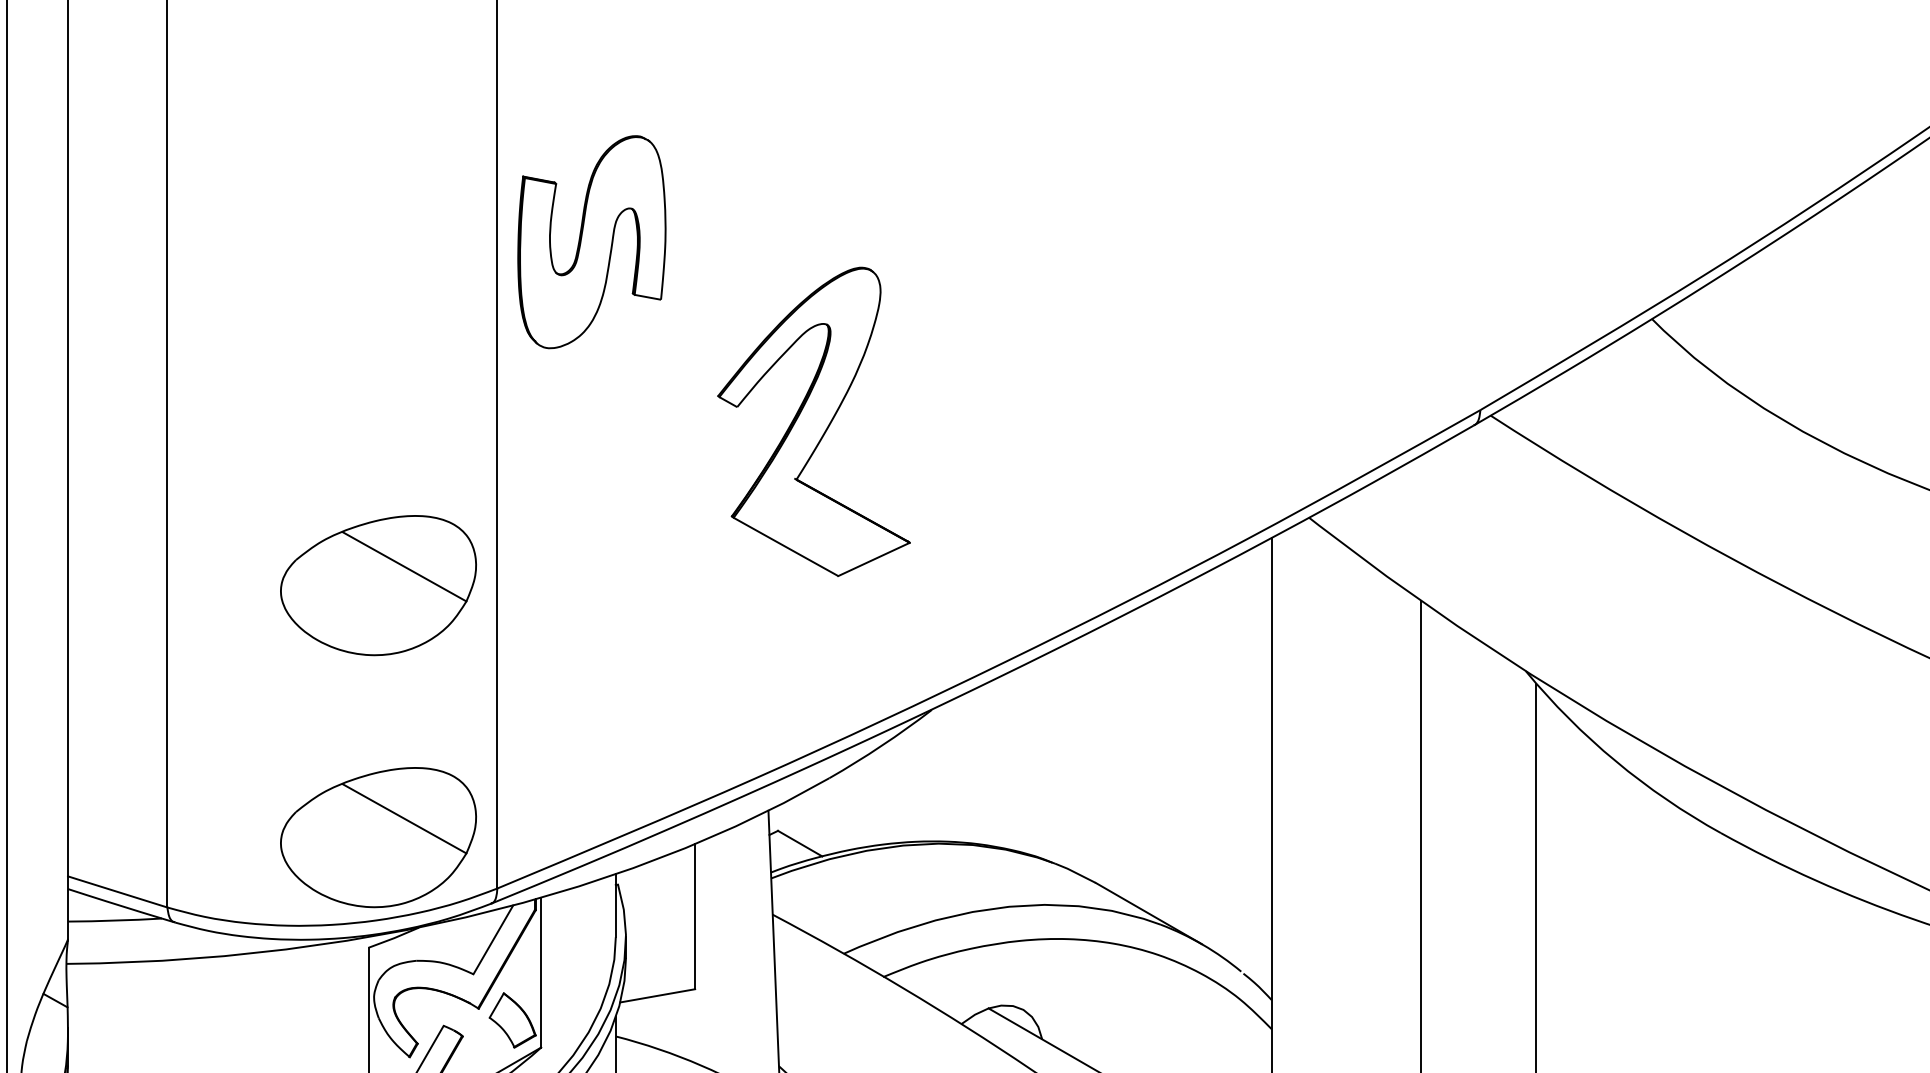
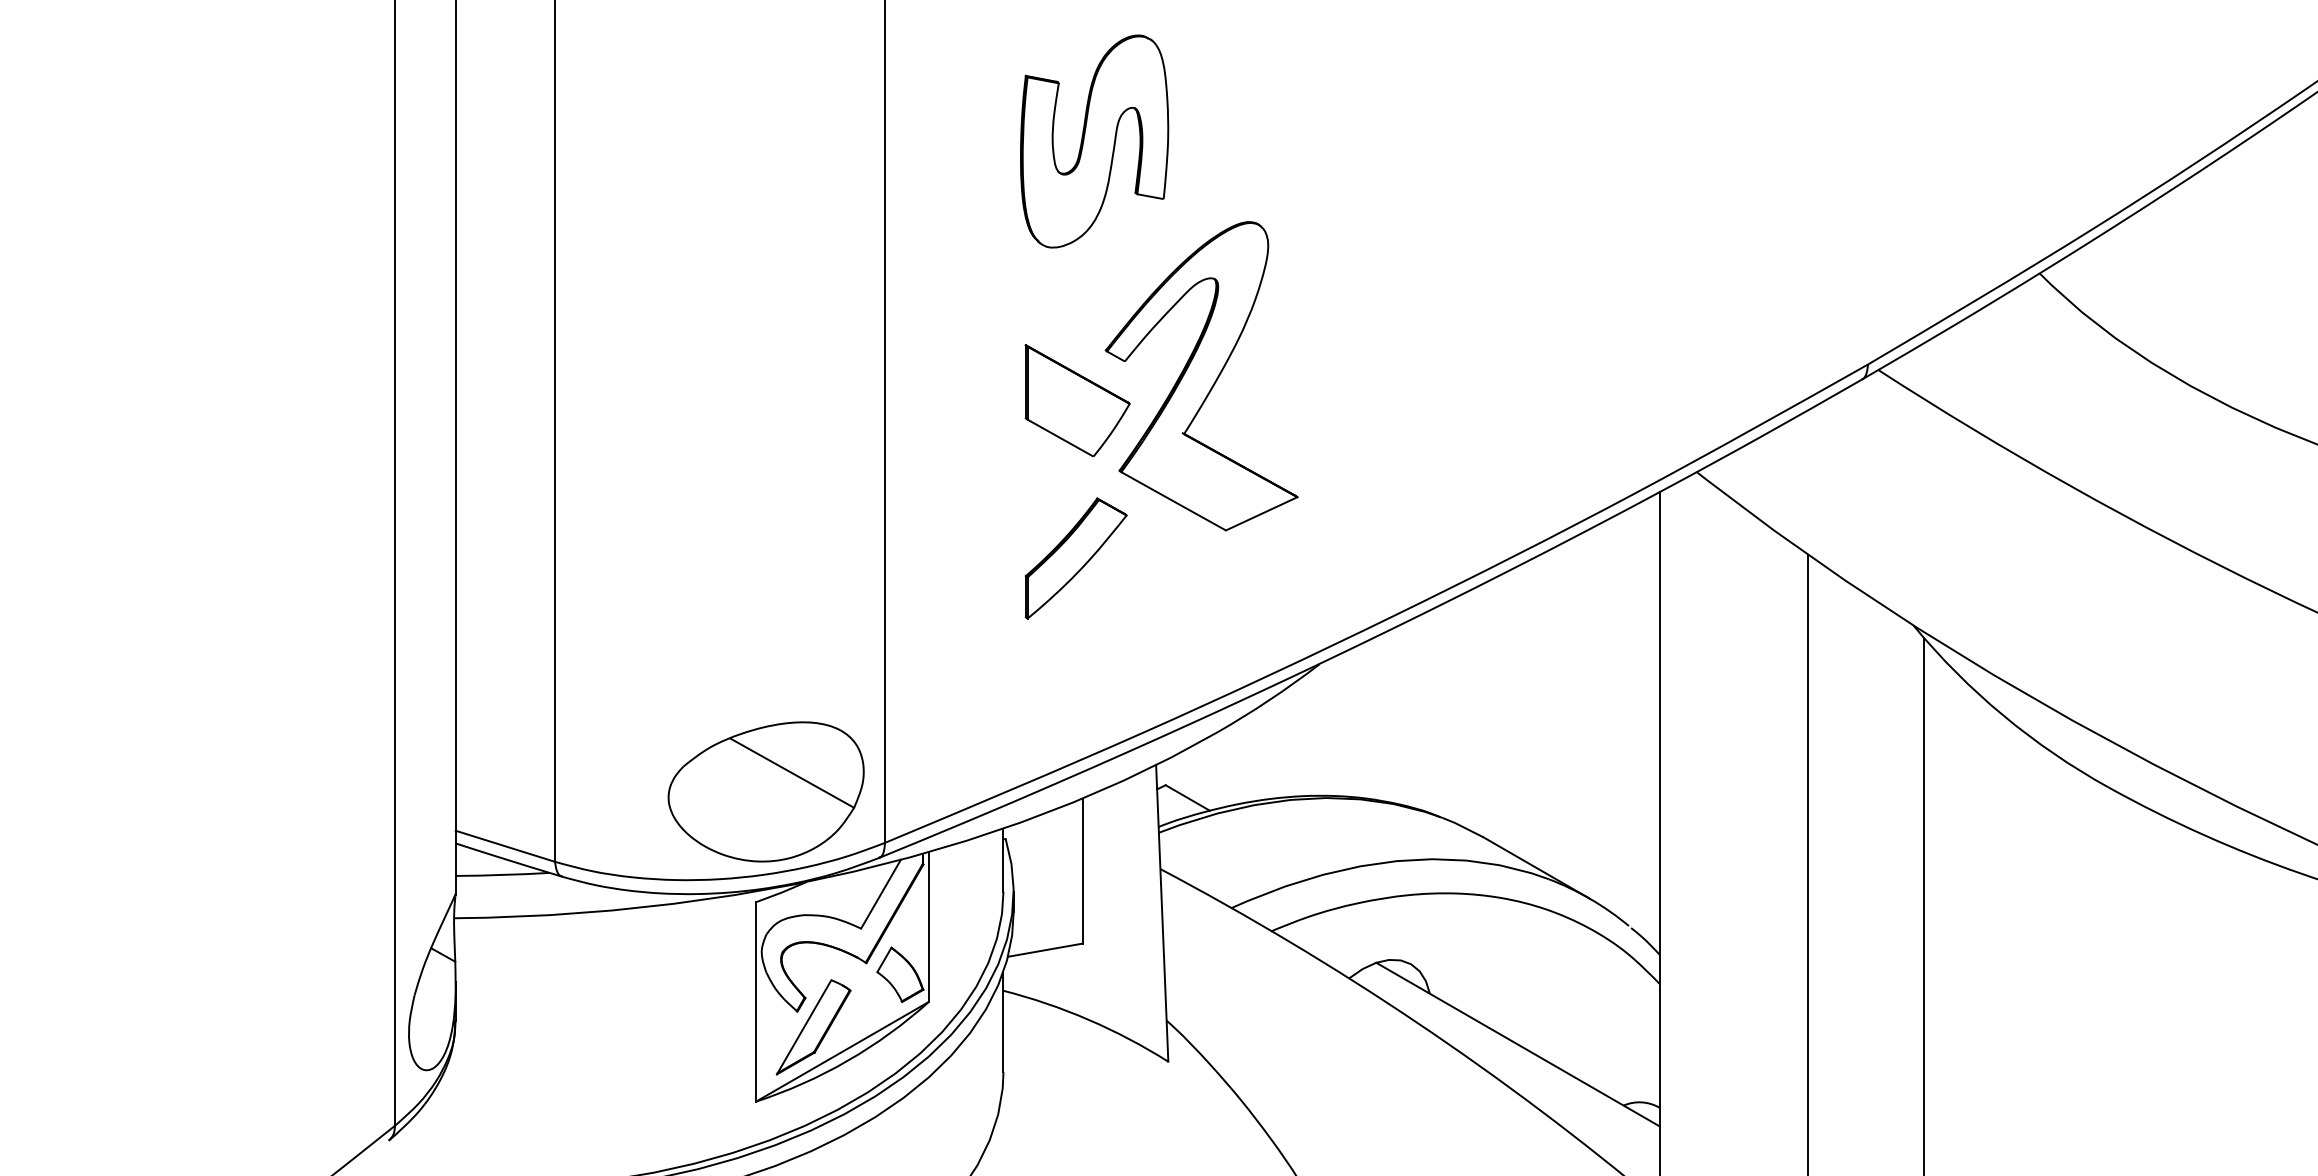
part: (591, 242) -> (1094, 141), moved
part: (689, 446) -> (1077, 400), added
part: (377, 585) -> (765, 539), removed
part: (687, 604) -> (1075, 558), added

